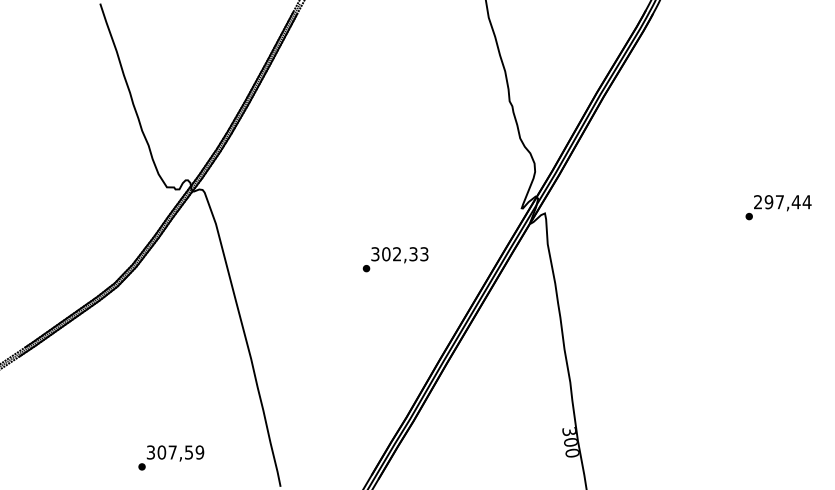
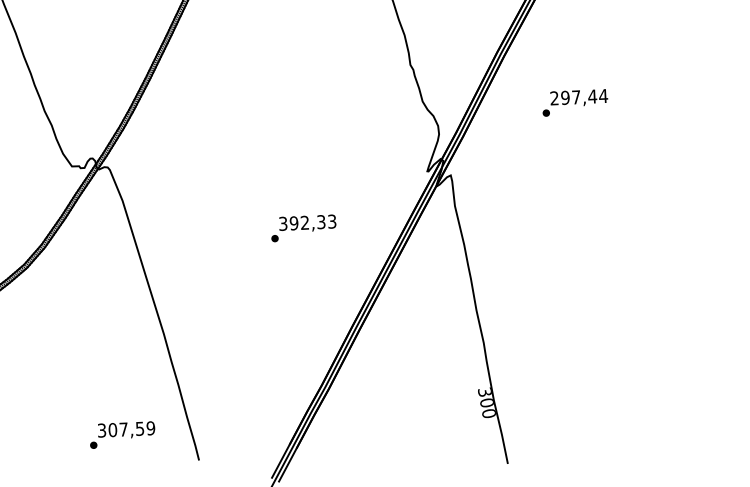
text: (778, 207) -> (575, 102), moved
text: (386, 254) -> (294, 223), 302,33 -> 392,33
text: (171, 457) -> (122, 434), moved

